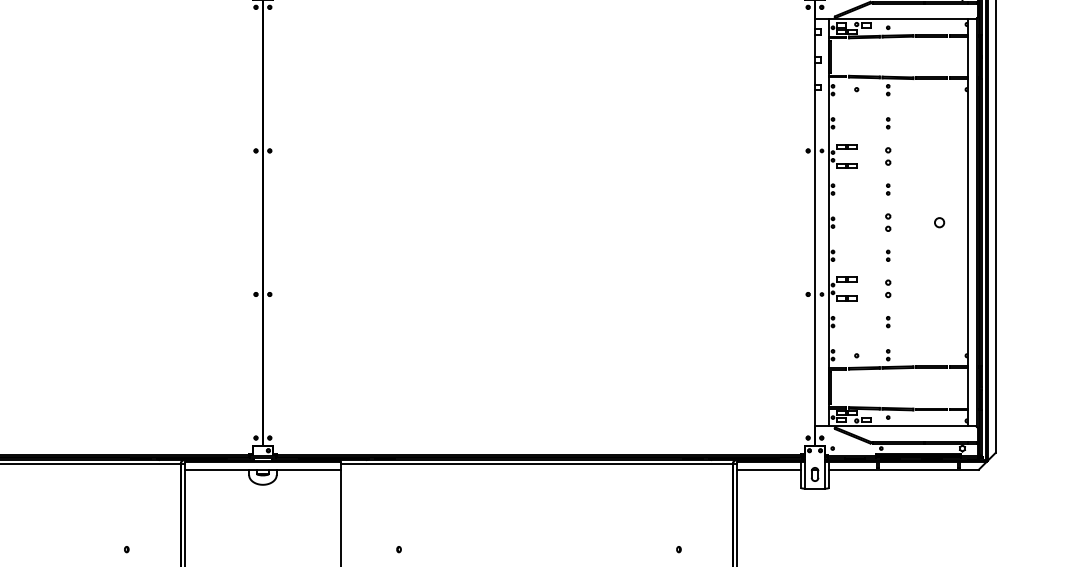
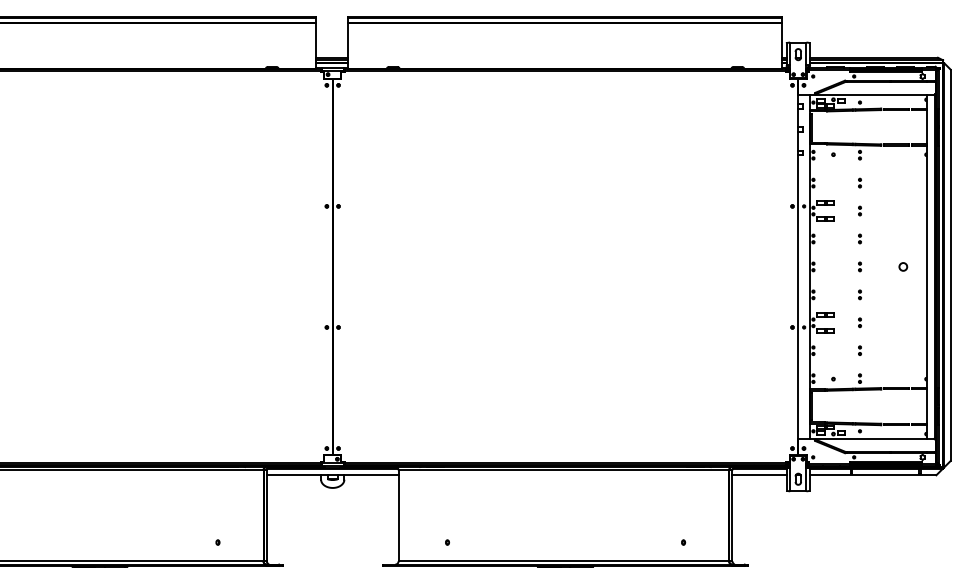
part: (887, 155) -> (859, 210), size x0.62
part: (887, 222) -> (859, 266), size x0.62
part: (887, 288) -> (859, 322), size x0.62

